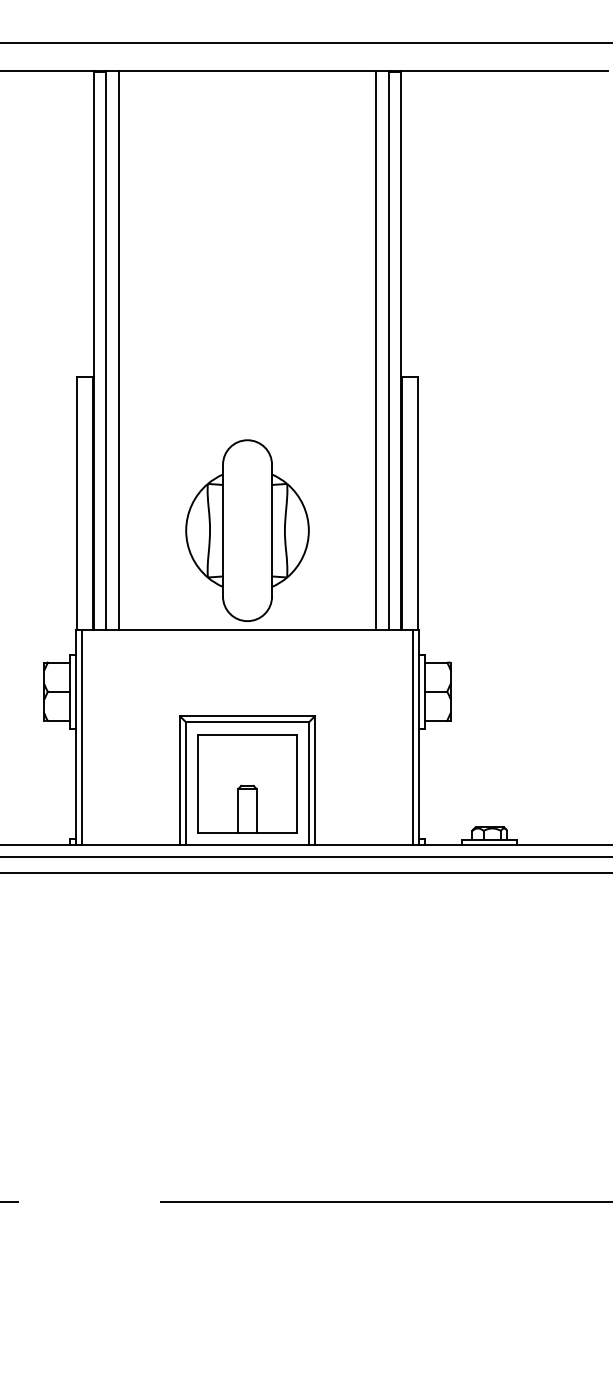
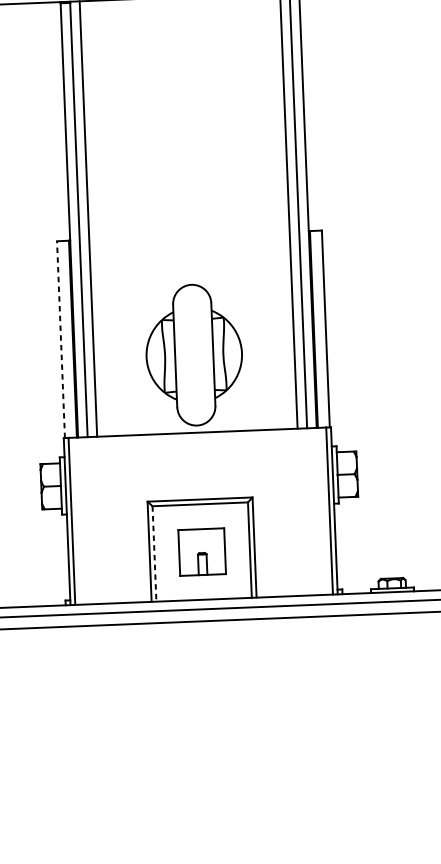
line: (77, 503) -> (61, 339), solid -> dashed
part: (247, 783) -> (202, 551), size x0.6
line: (186, 784) -> (154, 554), solid -> dashed

